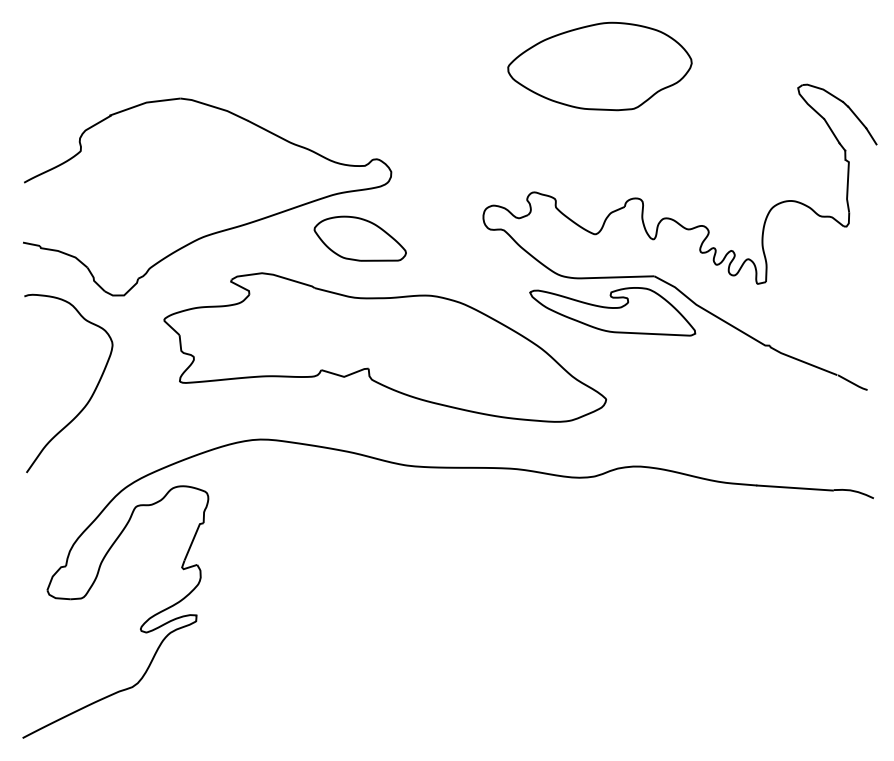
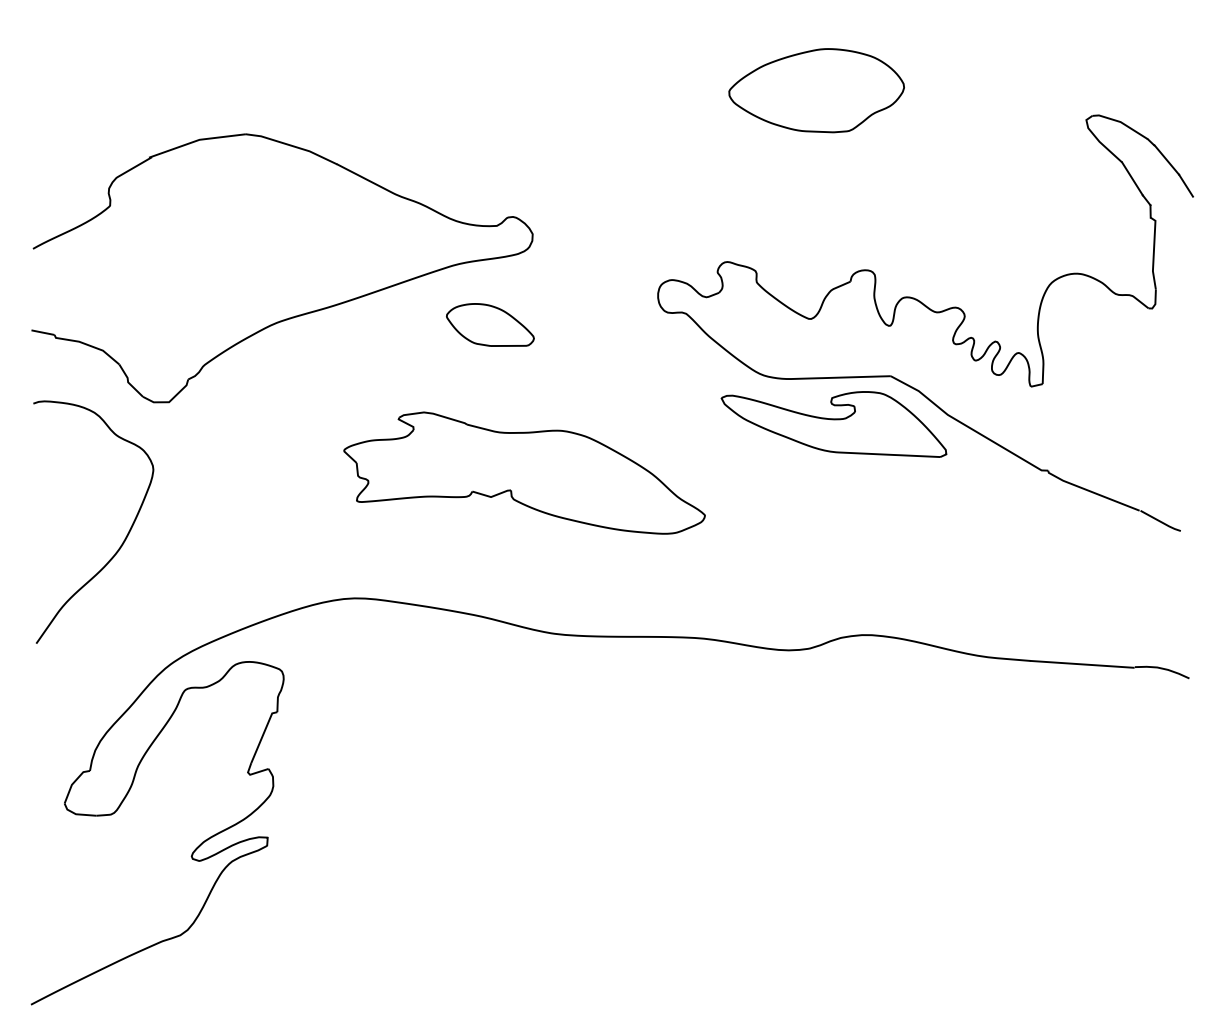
part: (599, 66) -> (816, 90), size x0.7
part: (359, 238) -> (489, 324), size x0.7
part: (385, 347) -> (524, 473), size x0.6

